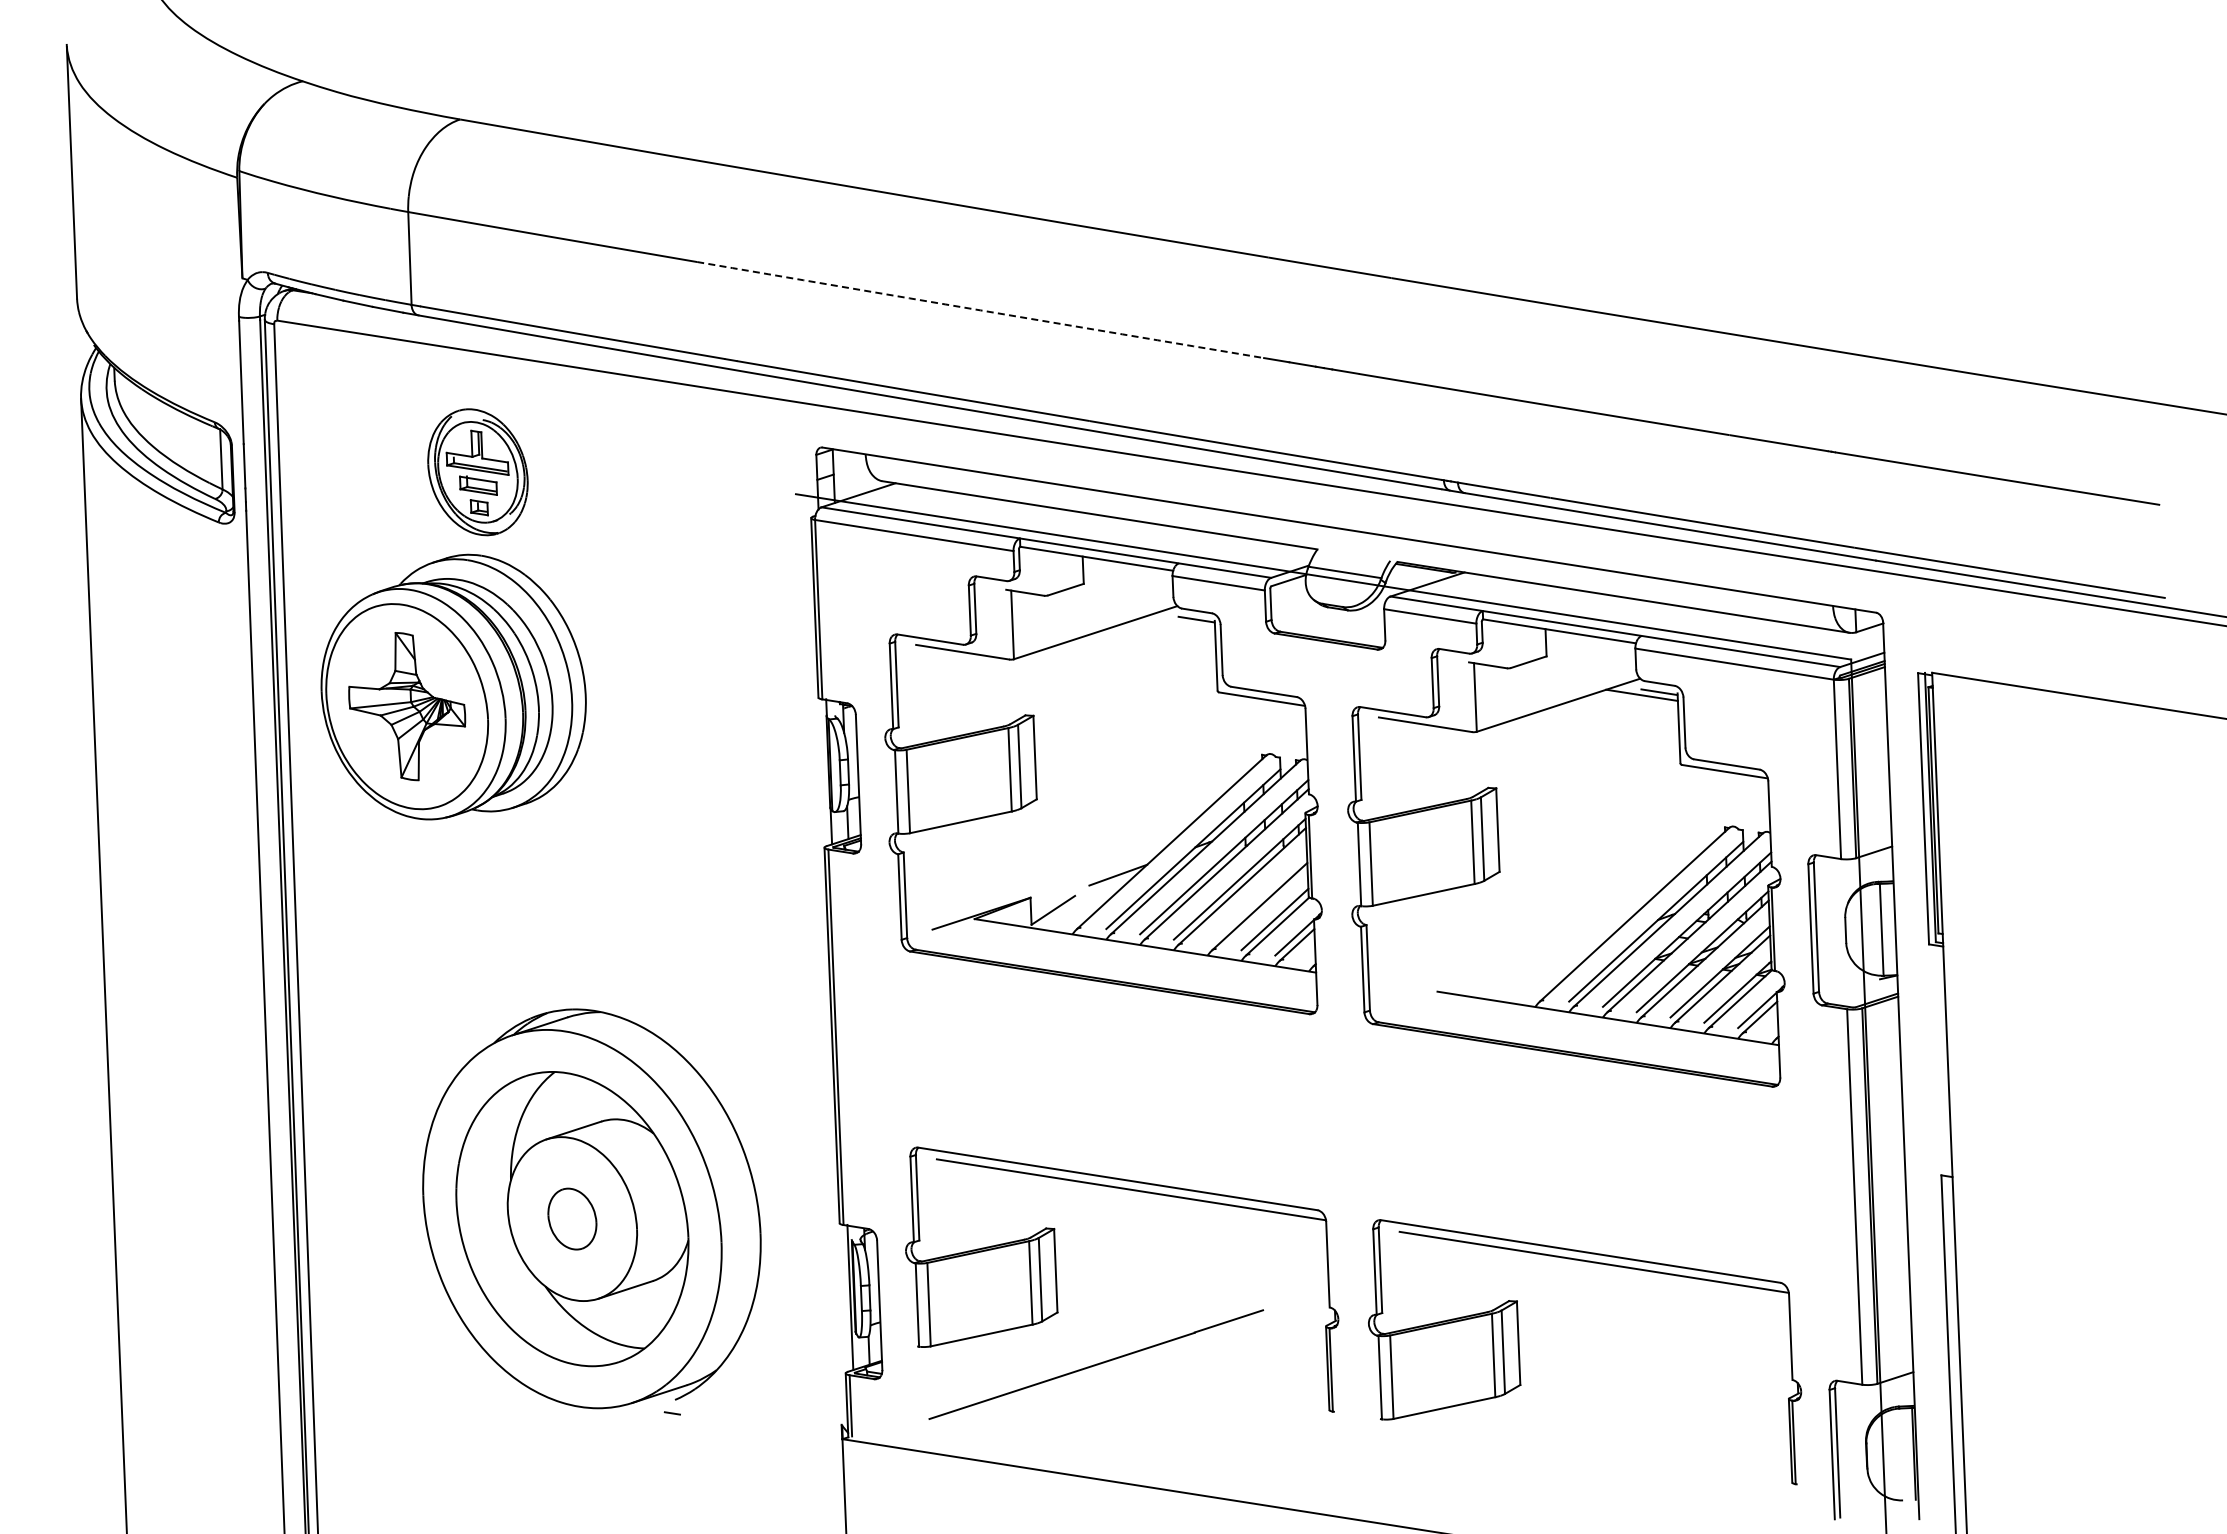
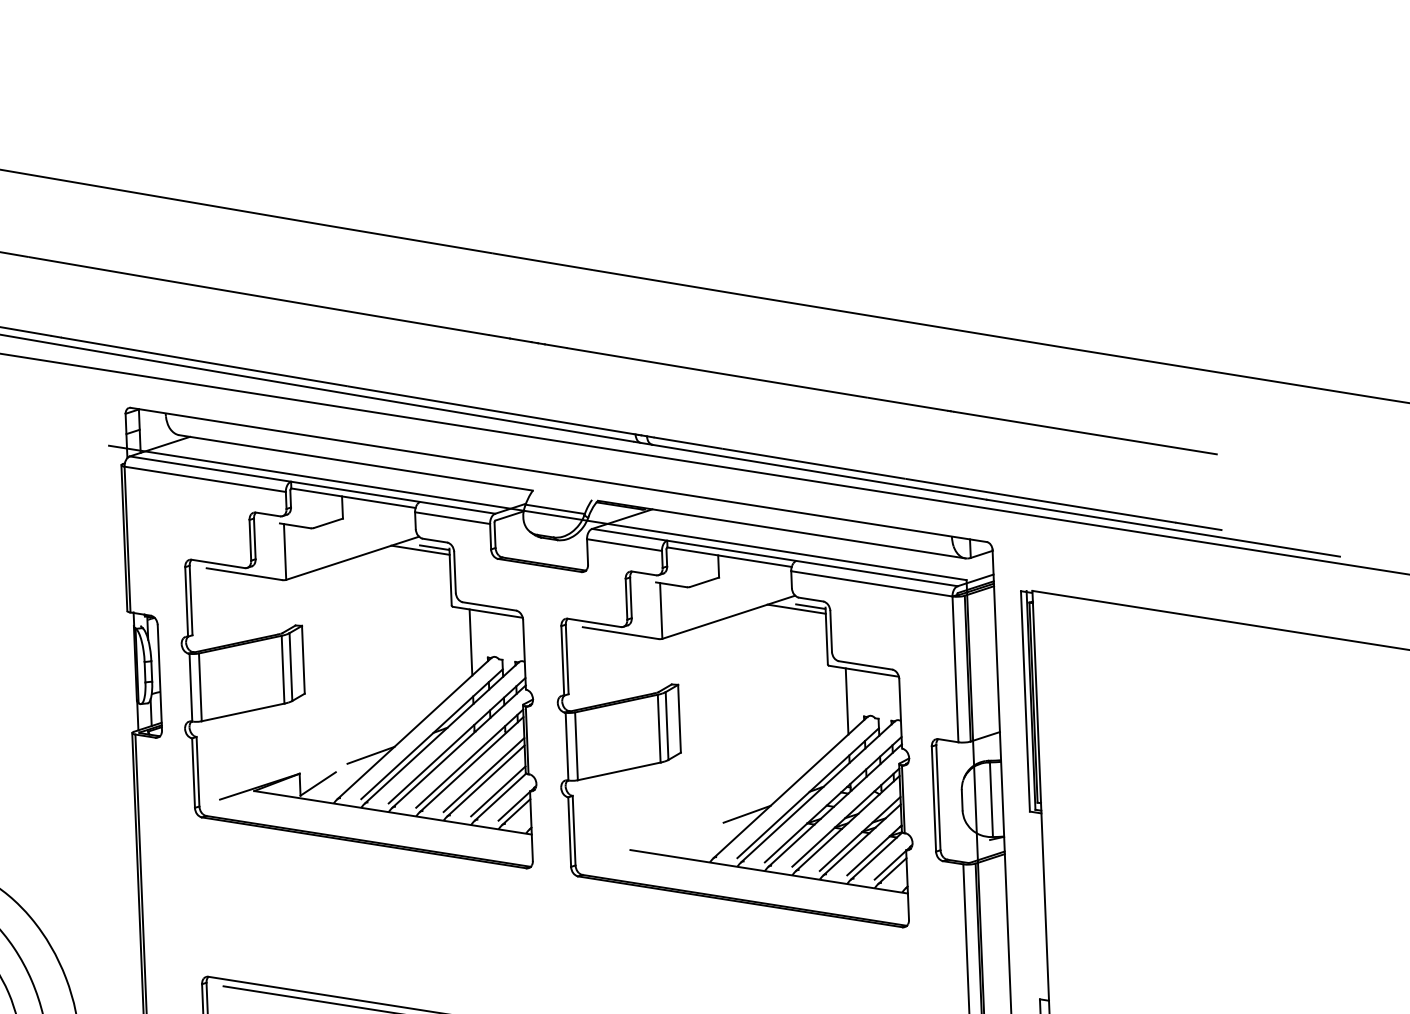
arc: (980, 310) -> (259, 296), dashed -> solid
line: (1179, 622) -> (420, 550), added
line: (1240, 735) -> (470, 641), added
line: (1703, 808) -> (846, 701), added
line: (1257, 898) -> (484, 774), added
line: (1581, 947) -> (747, 814), added

